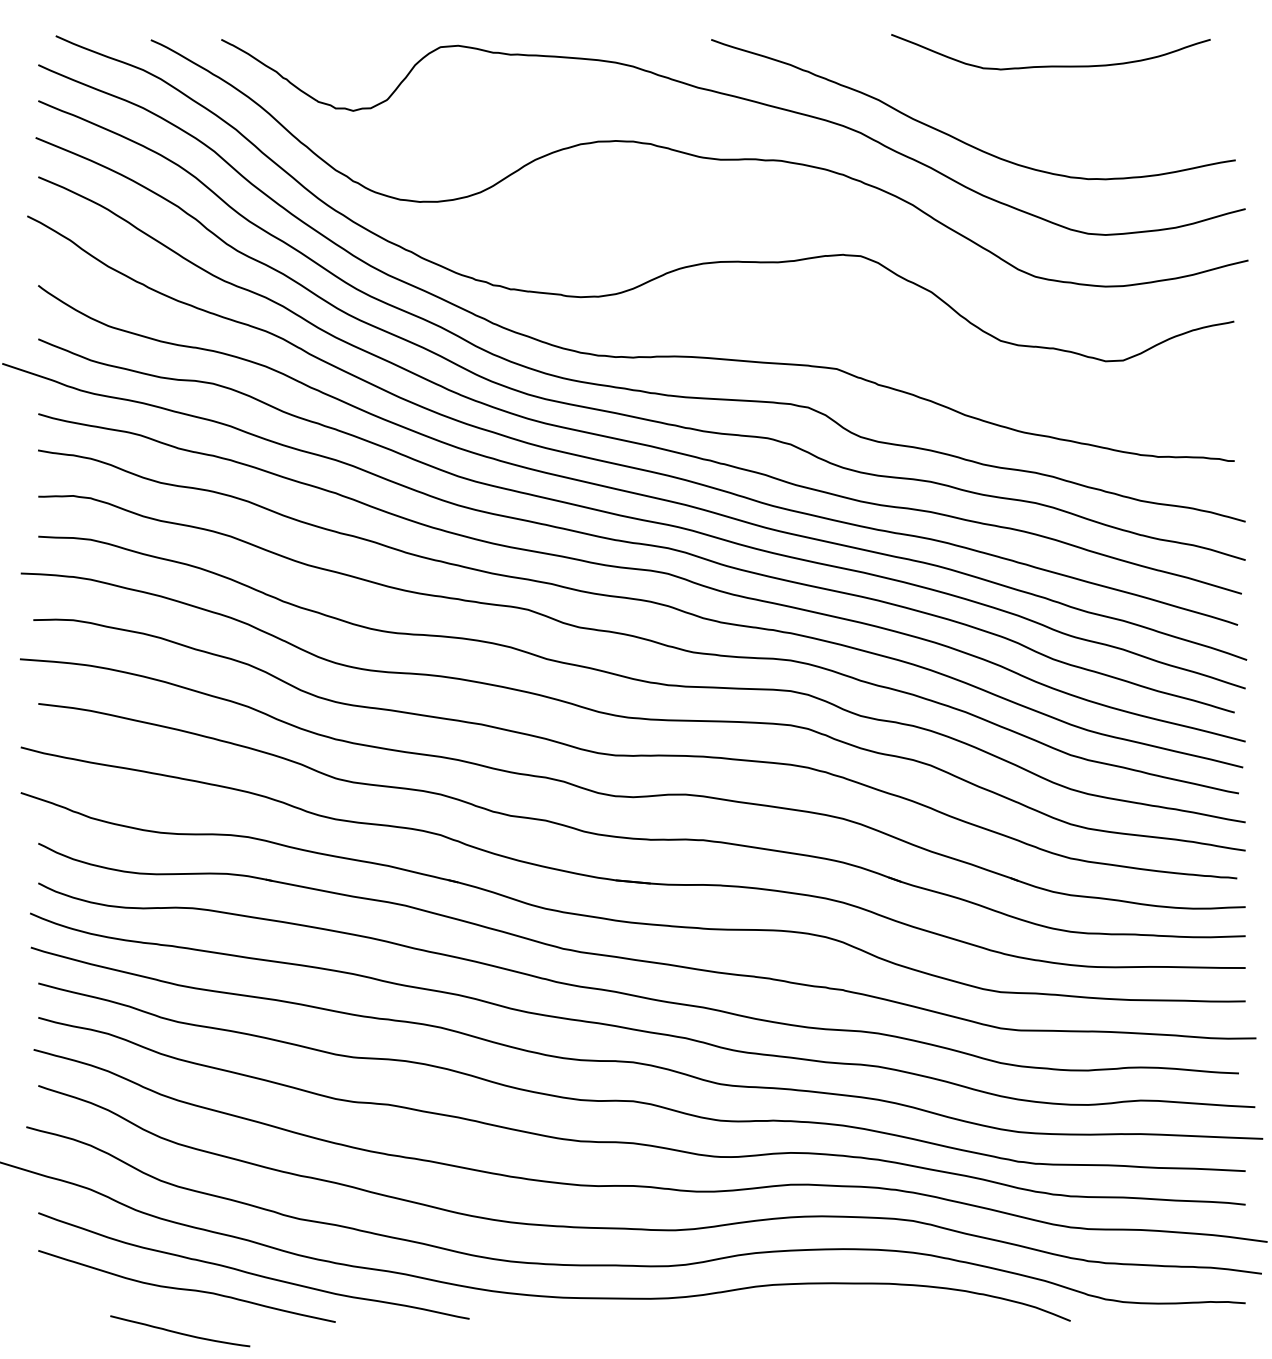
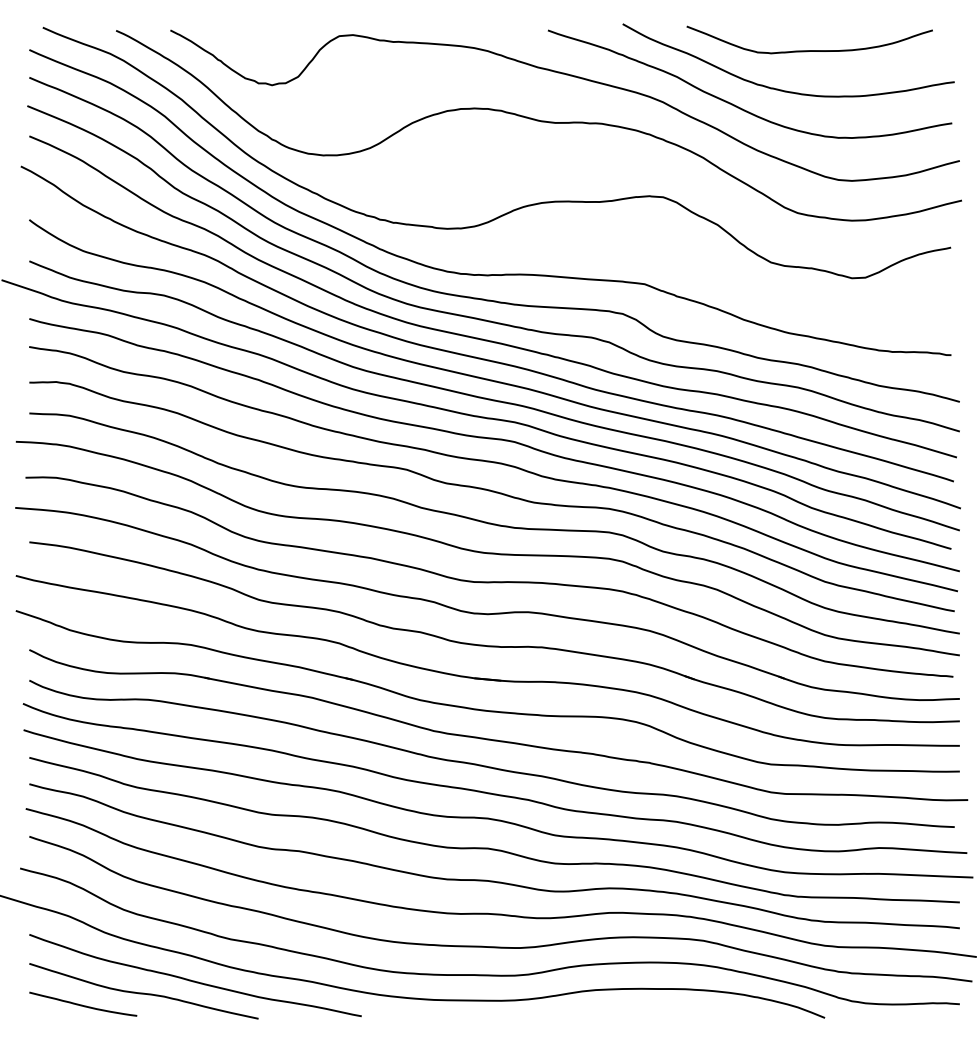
curve: (1014, 116) -> (781, 89), added
curve: (180, 1332) -> (83, 1005), moved

